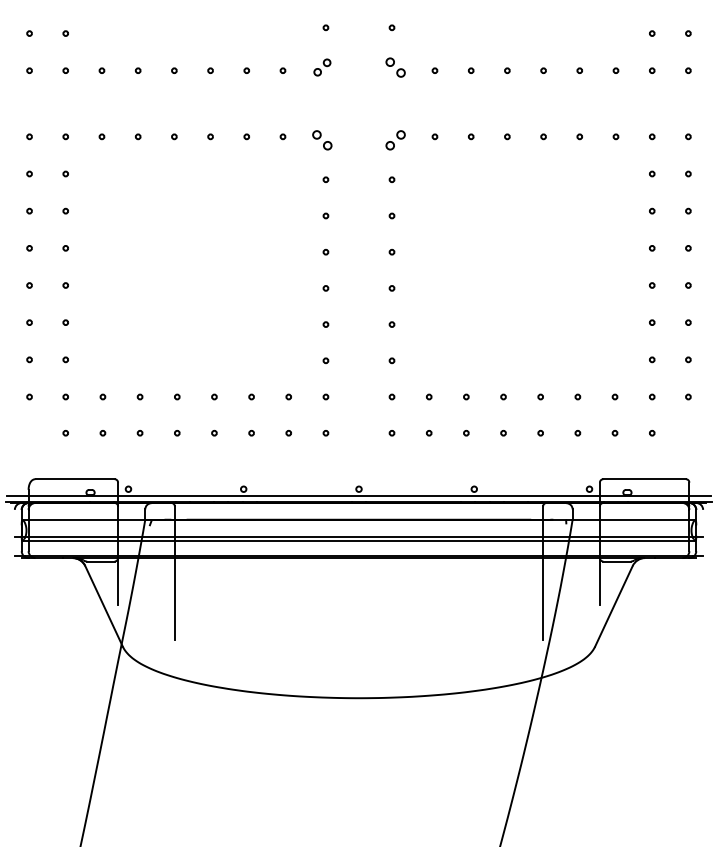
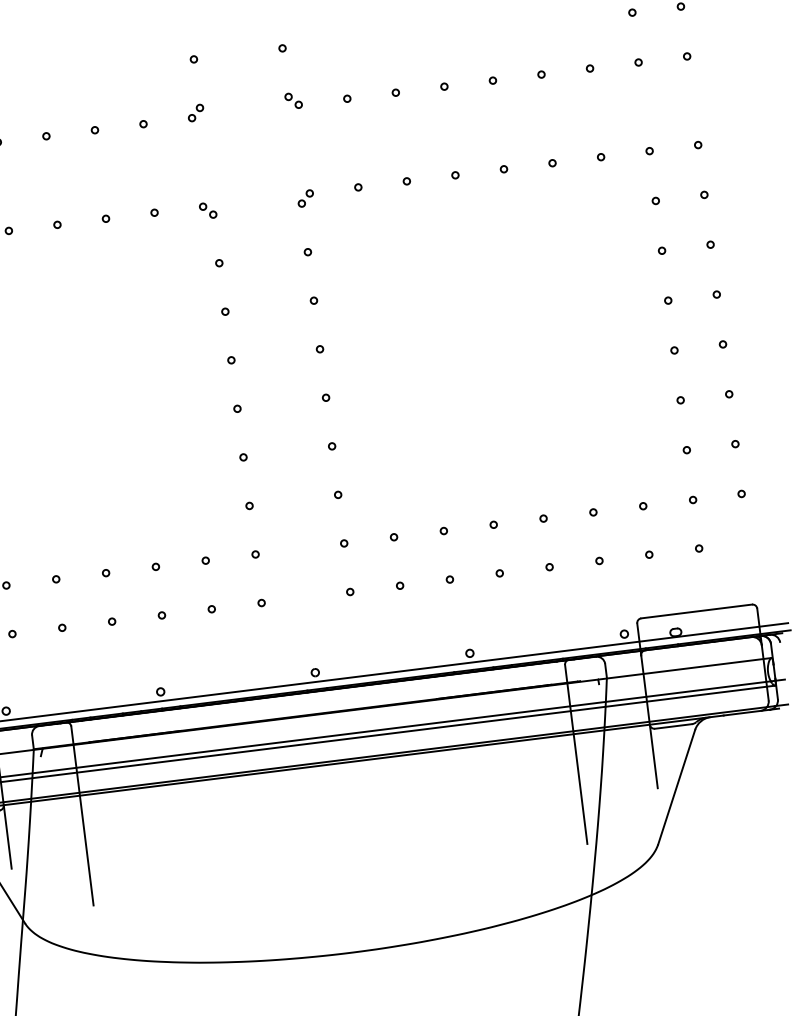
part: (322, 66) -> (195, 111), size x0.71
part: (394, 66) -> (292, 99), size x0.62
part: (322, 139) -> (207, 209), size x0.62
part: (394, 139) -> (304, 197), size x0.62

